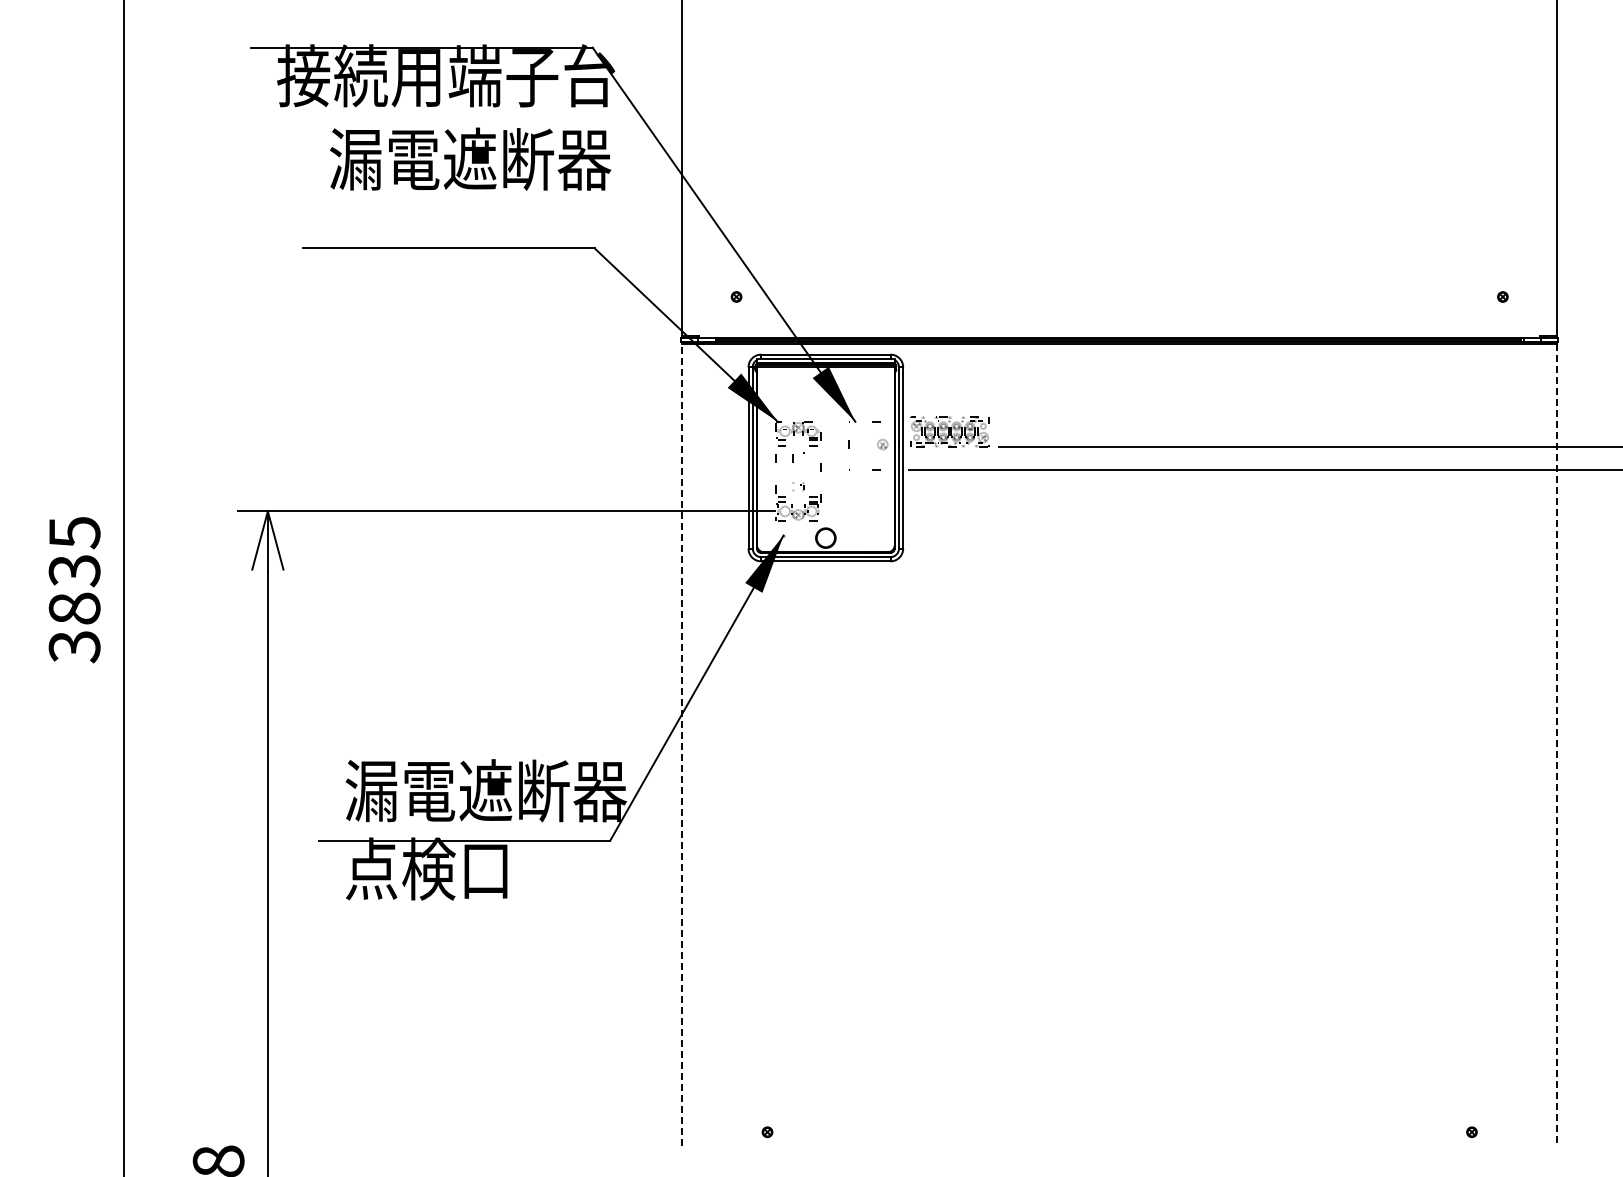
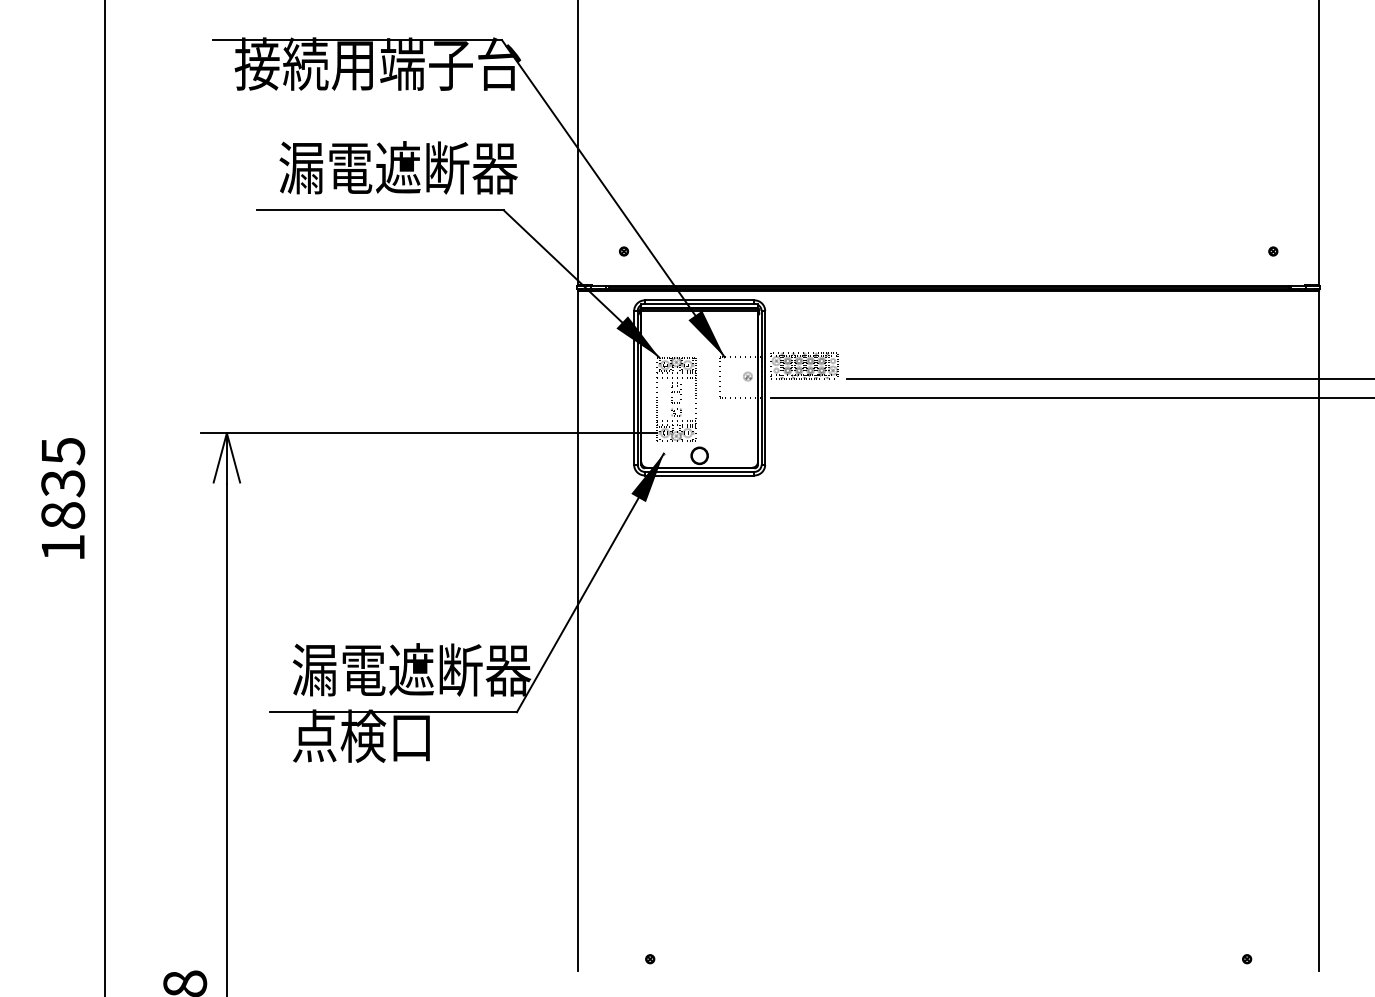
text: (470, 158) -> (398, 167), moved
text: (74, 647) -> (63, 548), 3835 -> 1835
line: (682, 744) -> (578, 630), dashed -> solid
line: (1557, 745) -> (1319, 631), dashed -> solid

